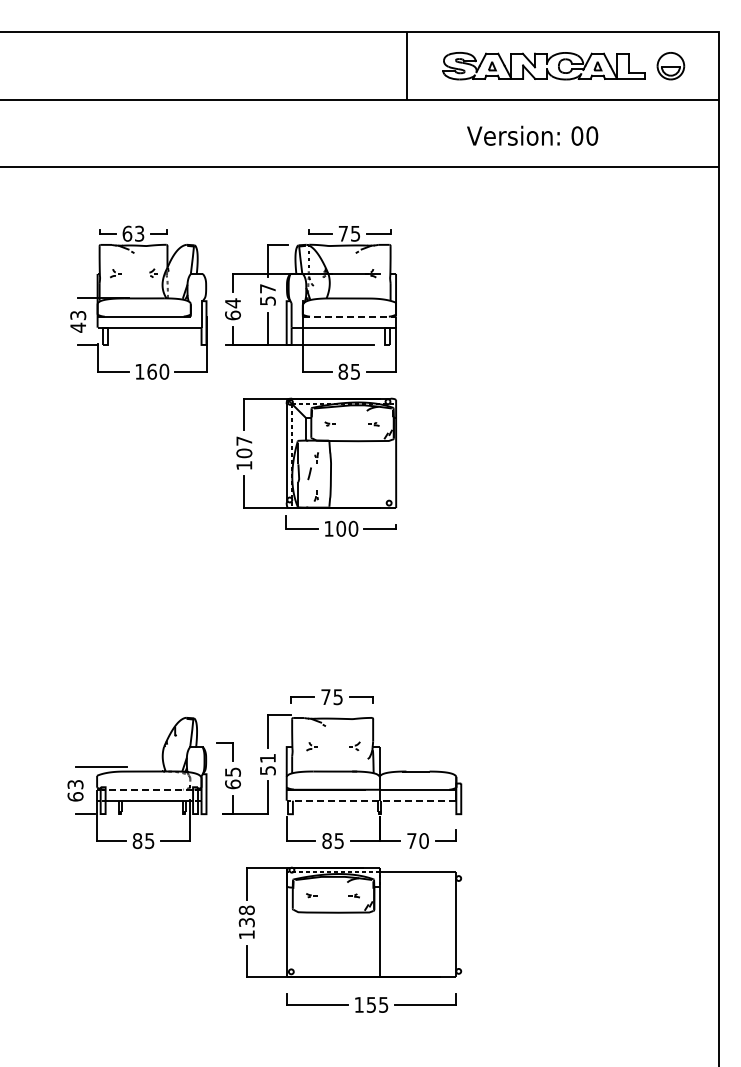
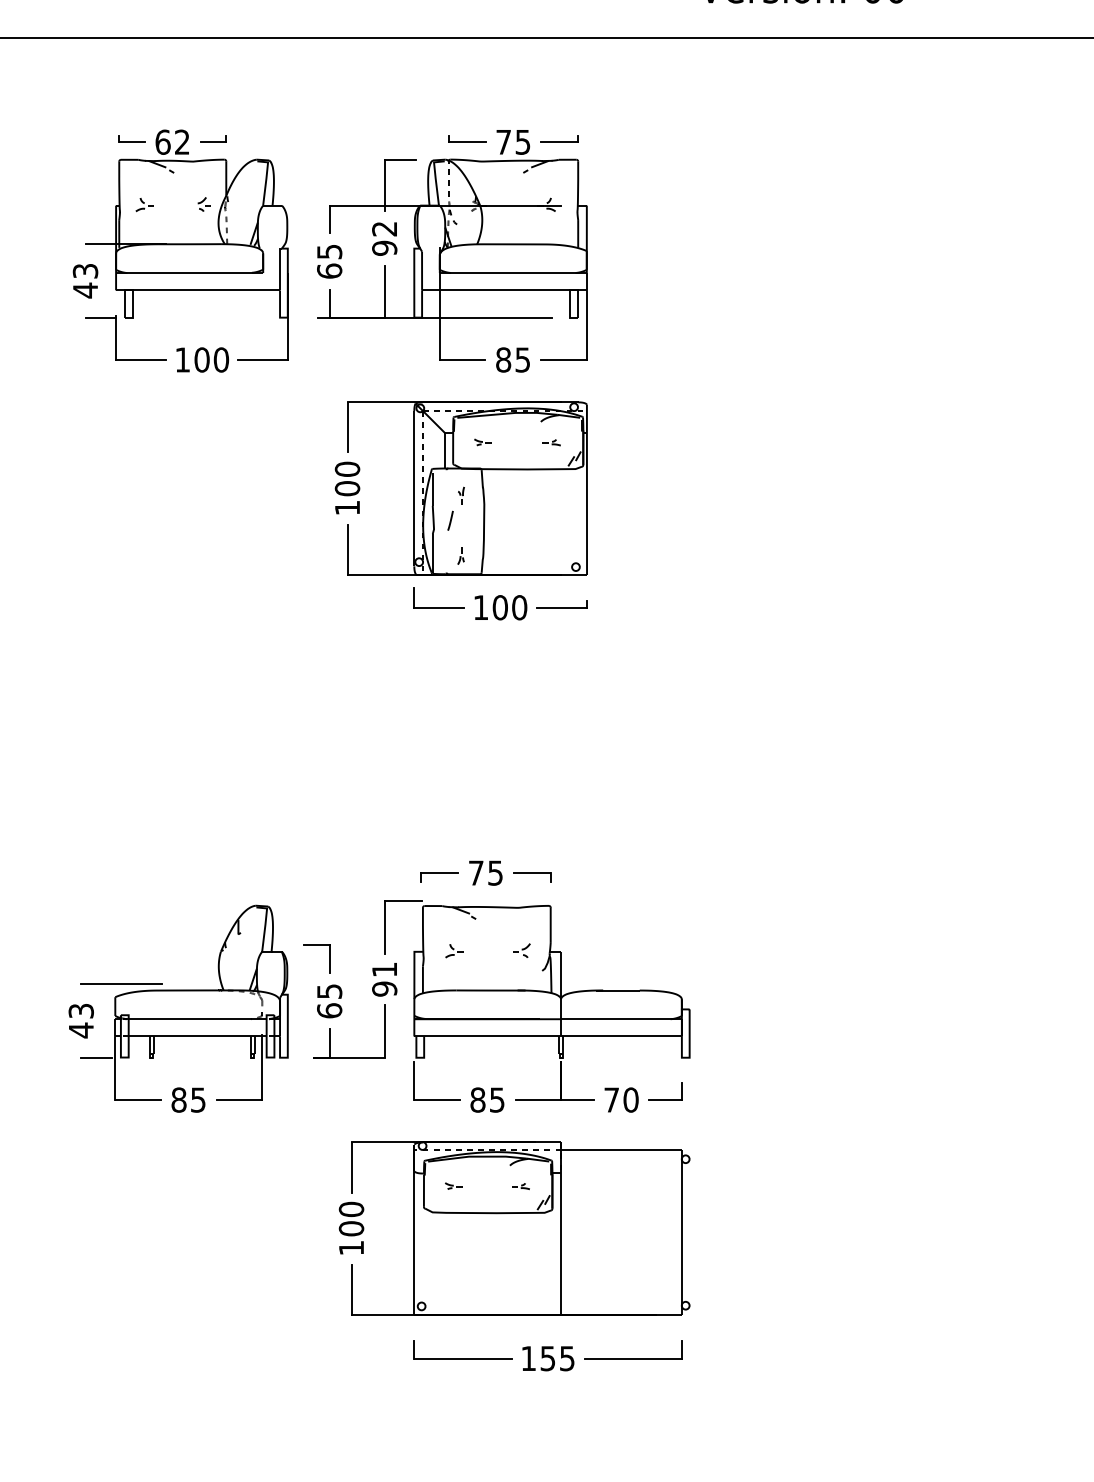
text: (139, 233) -> (182, 141), 63 -> 62
text: (267, 294) -> (384, 238), 57 -> 92
text: (233, 303) -> (330, 252), 64 -> 65
line: (349, 316) -> (513, 272), dashed -> solid
text: (151, 371) -> (201, 359), 160 -> 100
text: (244, 440) -> (347, 468), 107 -> 100
text: (267, 770) -> (384, 988), 51 -> 91
line: (149, 789) -> (197, 1018), dashed -> solid
text: (75, 796) -> (81, 1029), 63 -> 43
line: (371, 800) -> (548, 1036), dashed -> solid
text: (246, 916) -> (350, 1219), 138 -> 100

